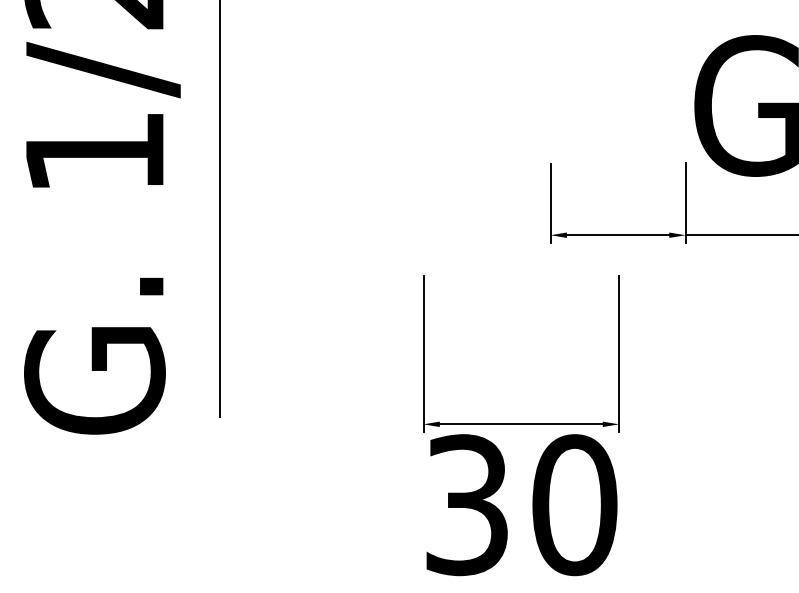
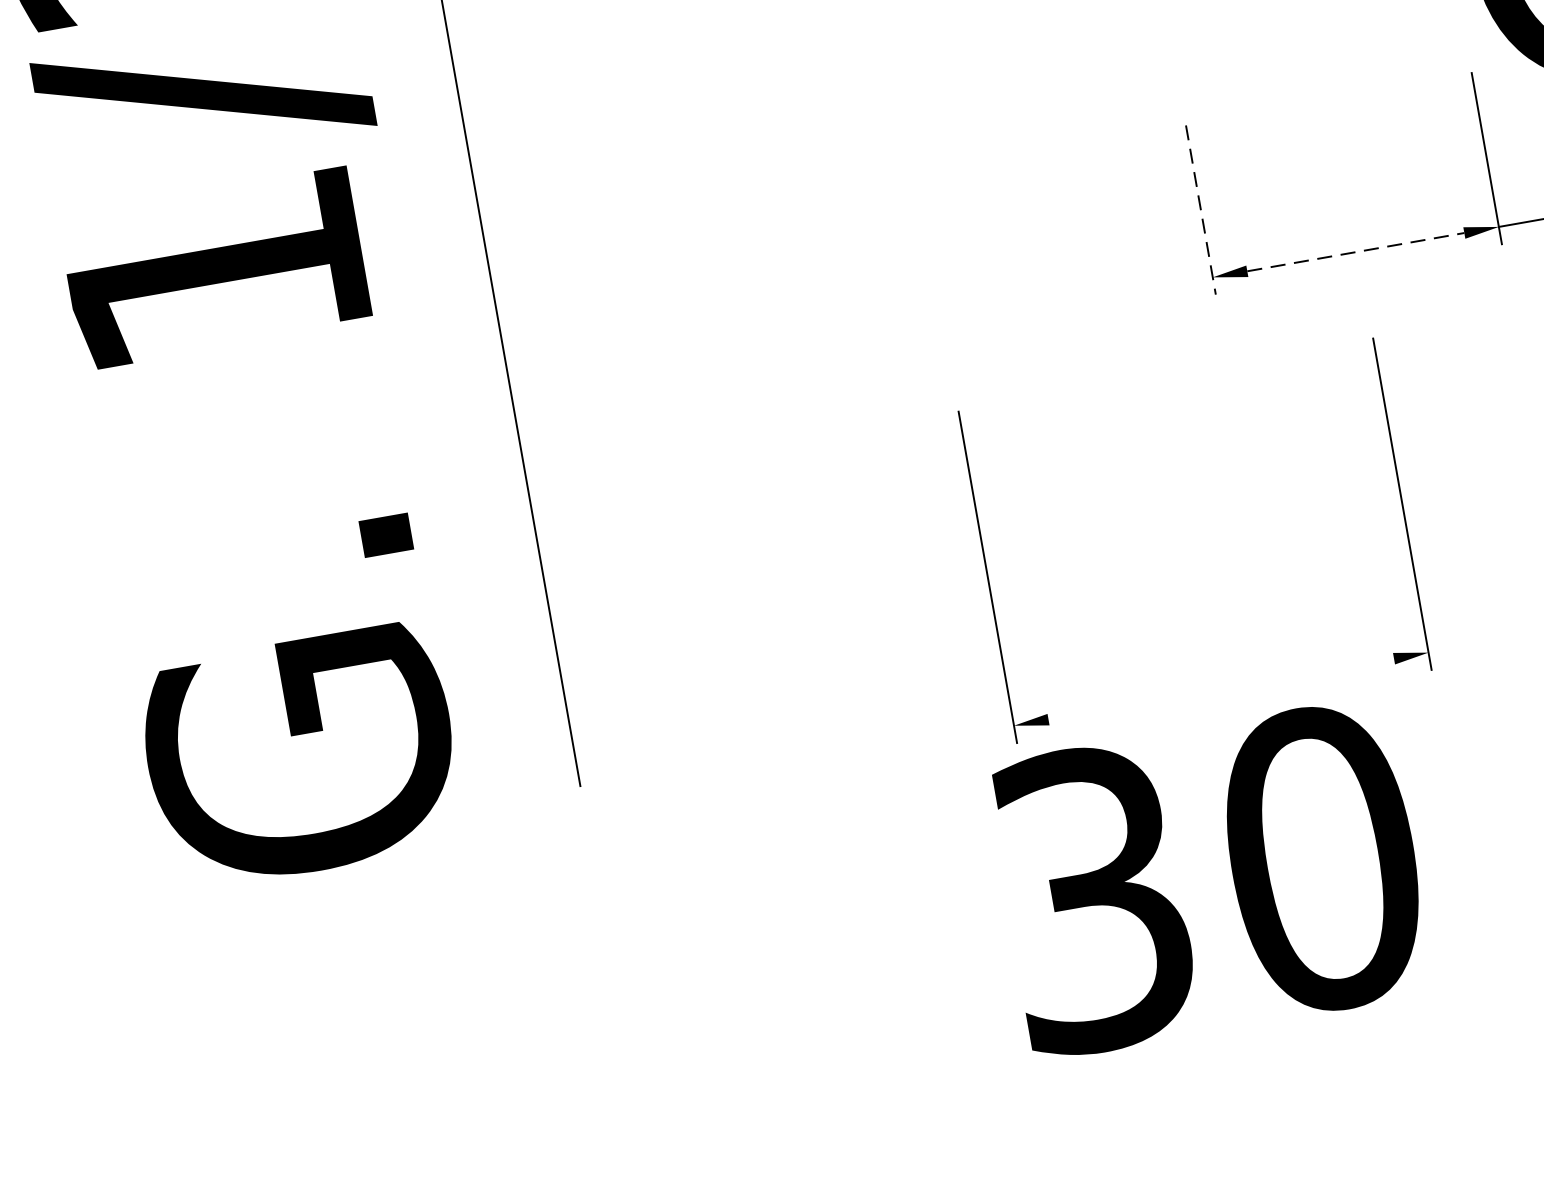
line: (550, 203) -> (1200, 210), solid -> dashed
line: (618, 235) -> (1356, 252), solid -> dashed
line: (520, 424) -> (1219, 689), removed
text: (521, 505) -> (1209, 879), moved

